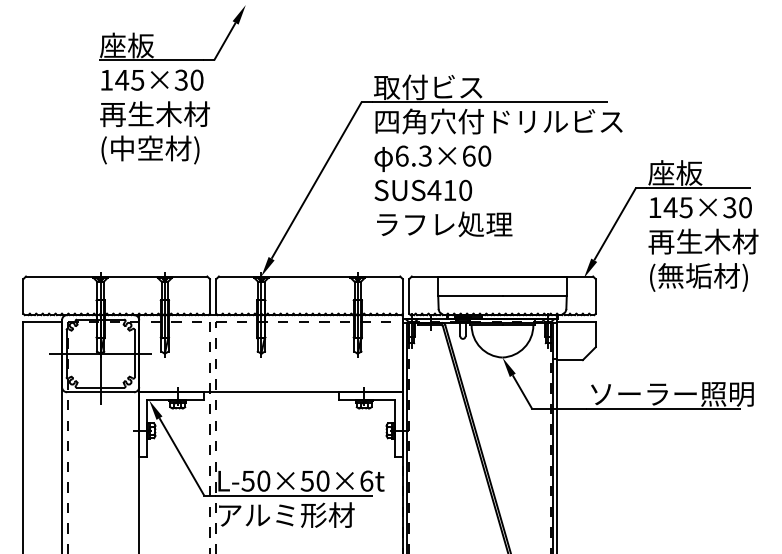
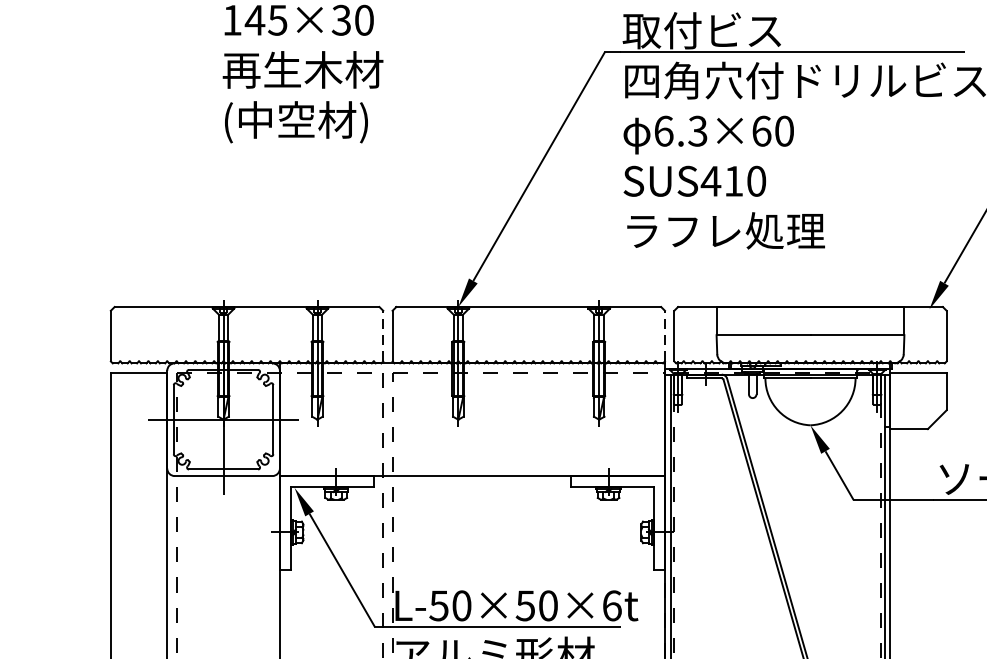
line: (209, 295) -> (382, 334), solid -> dashed
line: (402, 295) -> (664, 334), solid -> dashed

